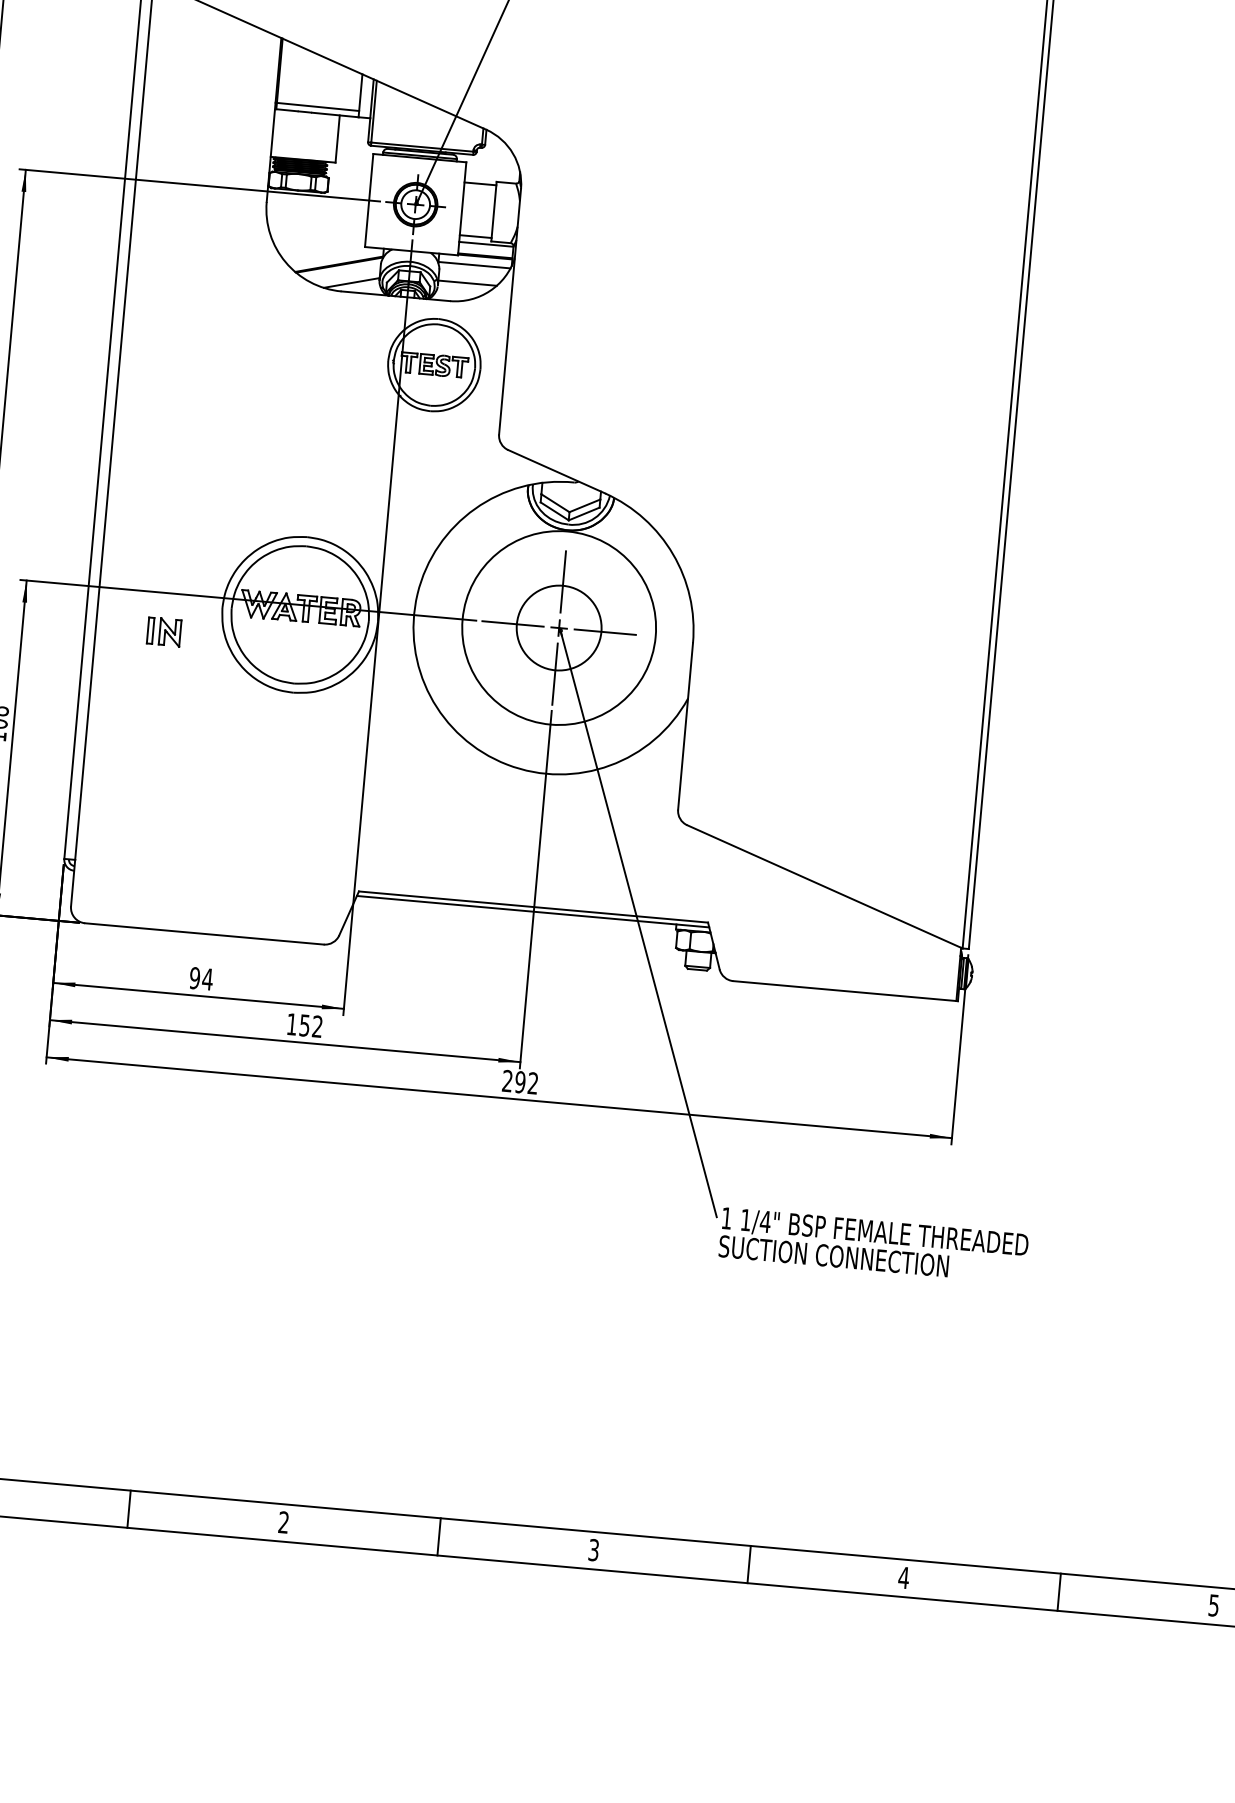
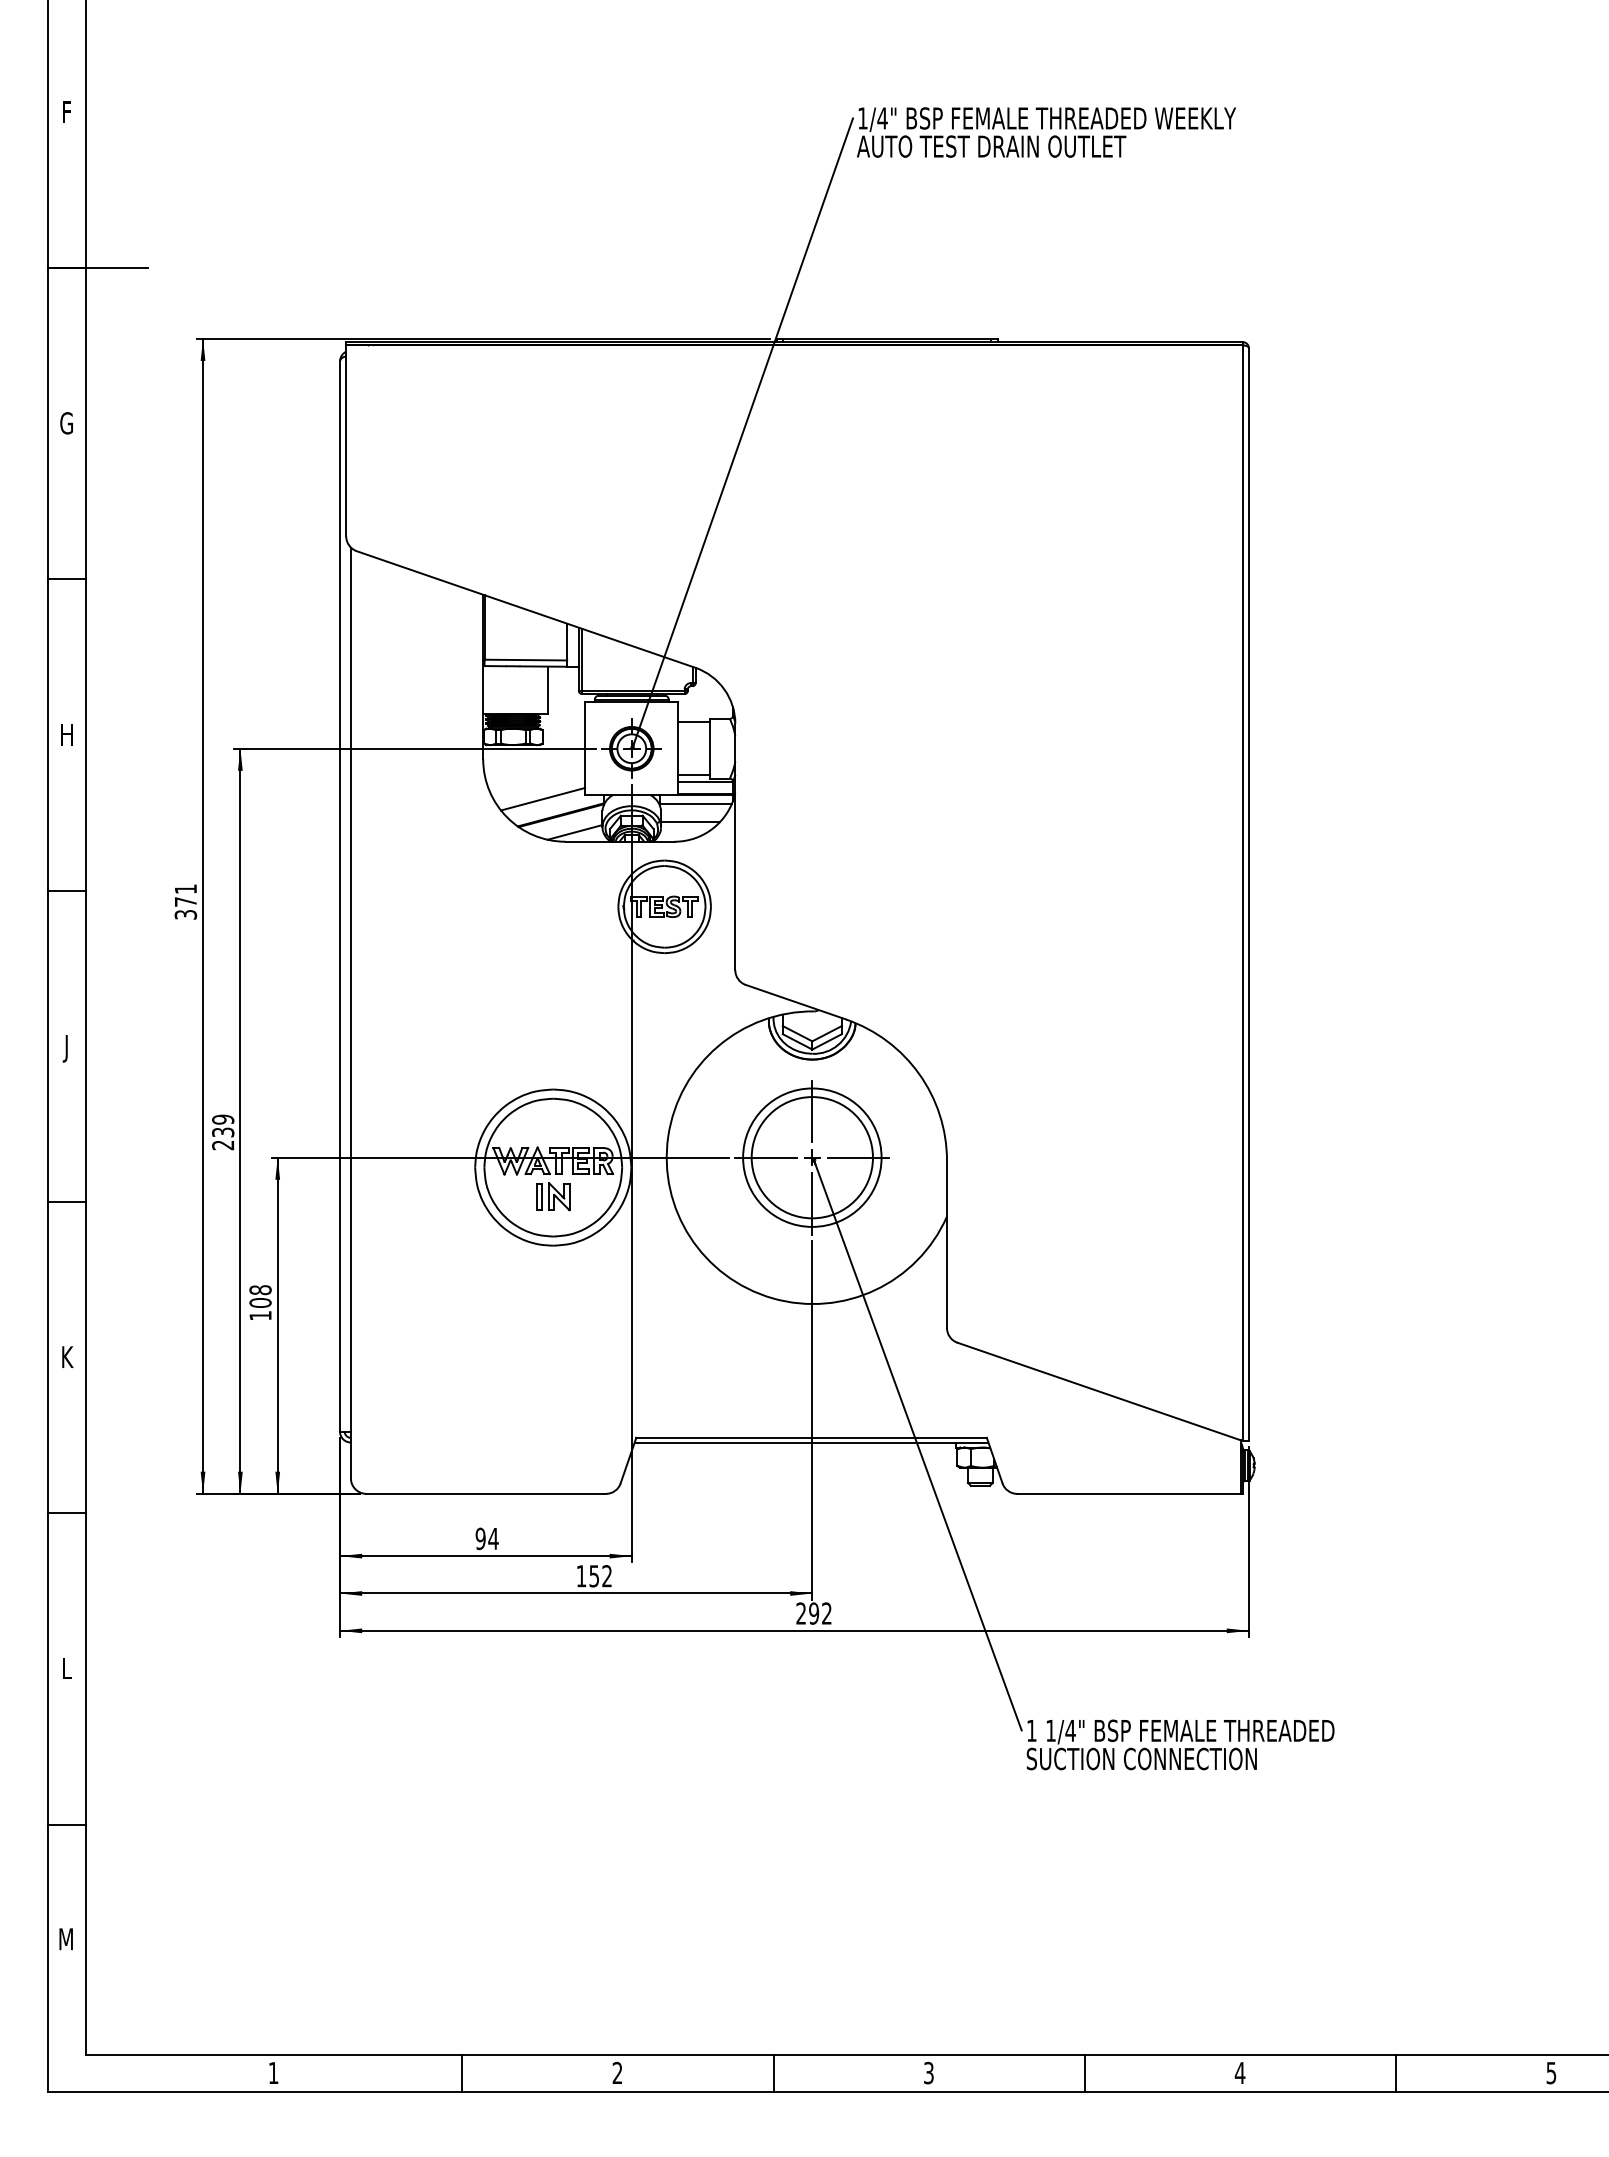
line: (323, 246) -> (543, 798), added
circle: (558, 627) -> (811, 1157), size x1.43
circle: (559, 627) -> (812, 1157), size x0.71
part: (164, 631) -> (553, 1196), moved

